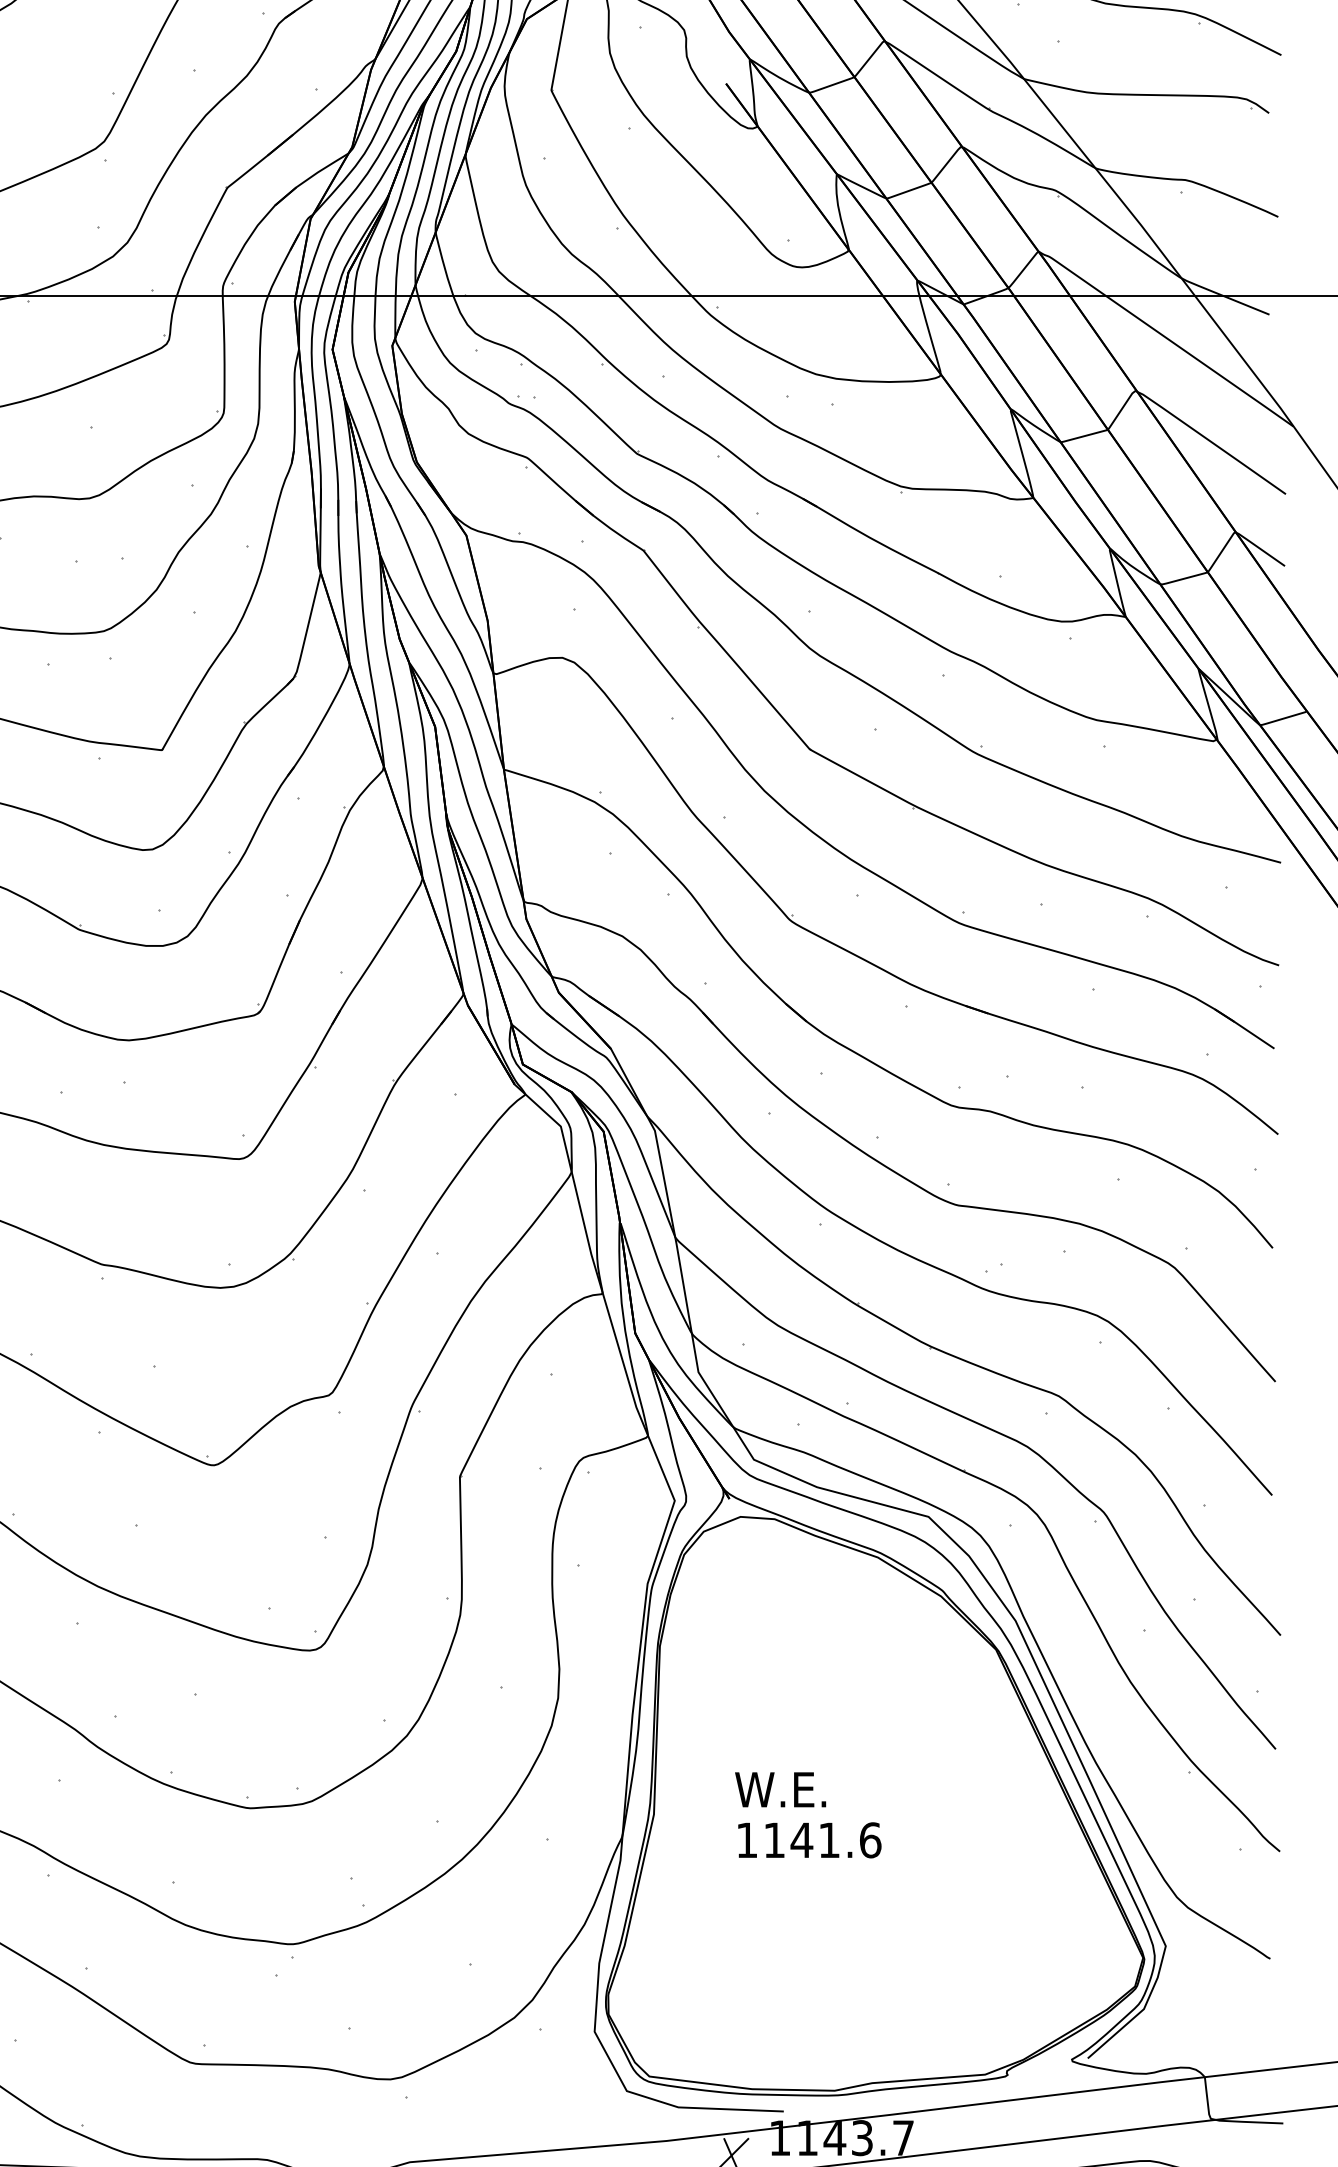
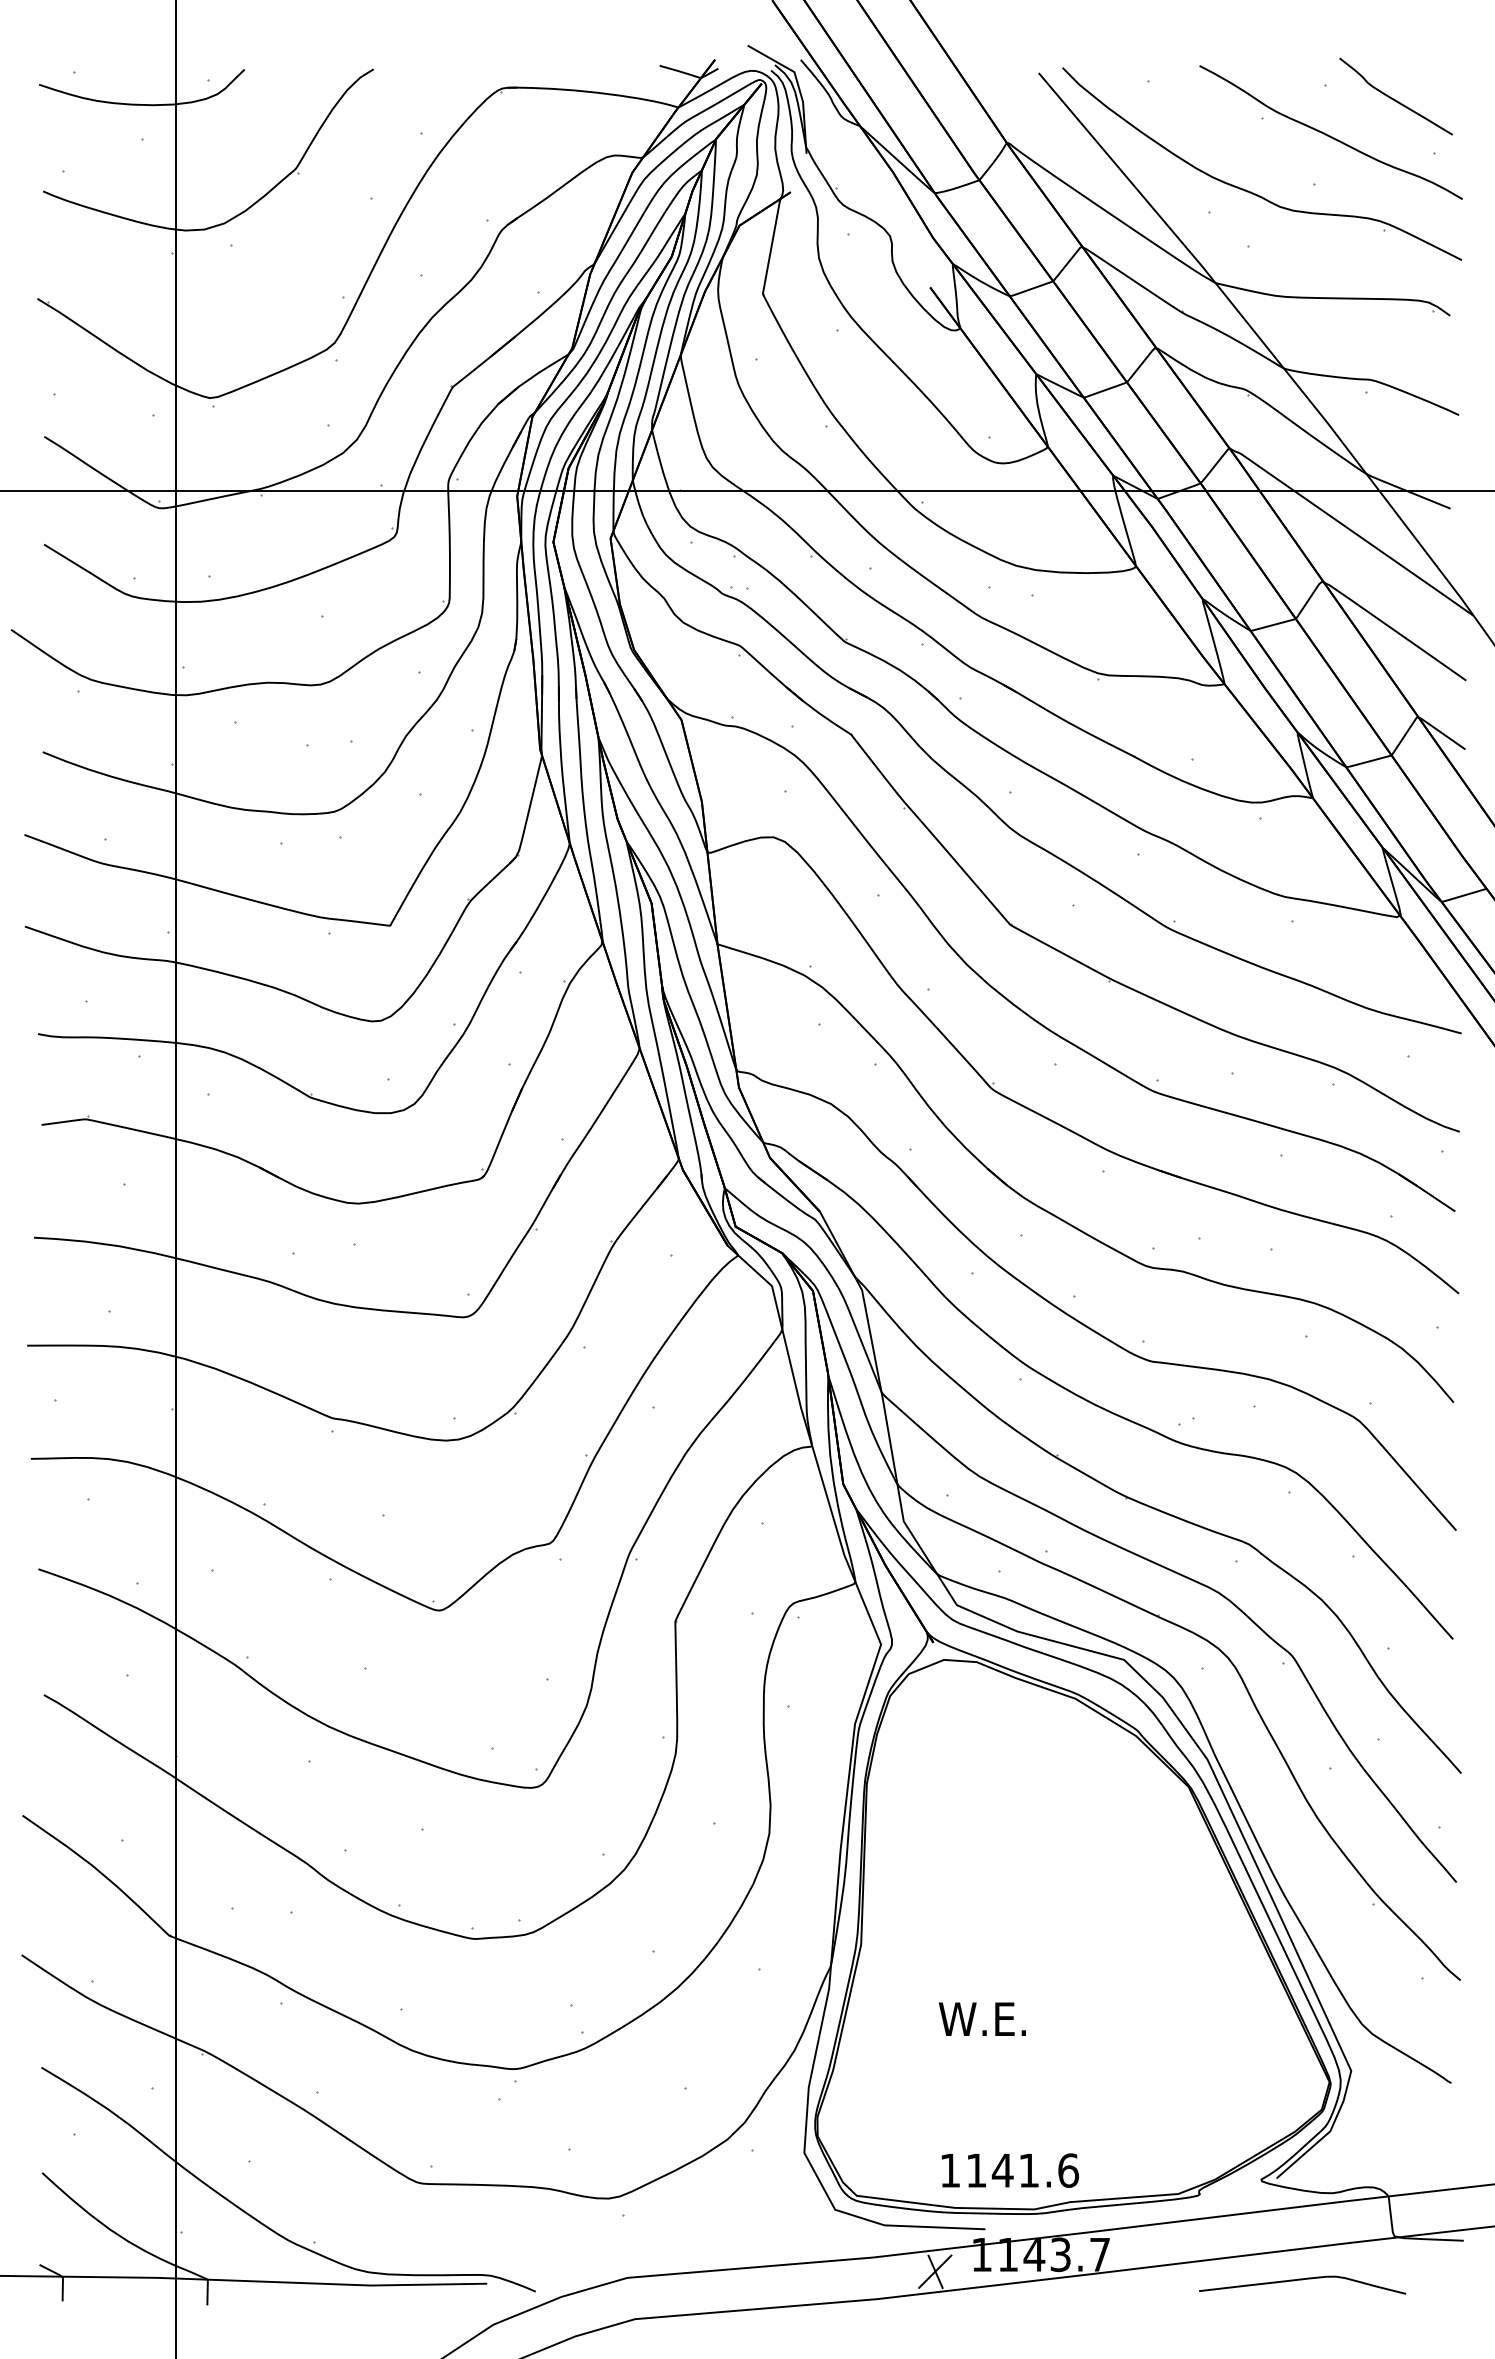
text: (779, 1789) -> (981, 2018), moved
text: (809, 1840) -> (1010, 2170), moved

